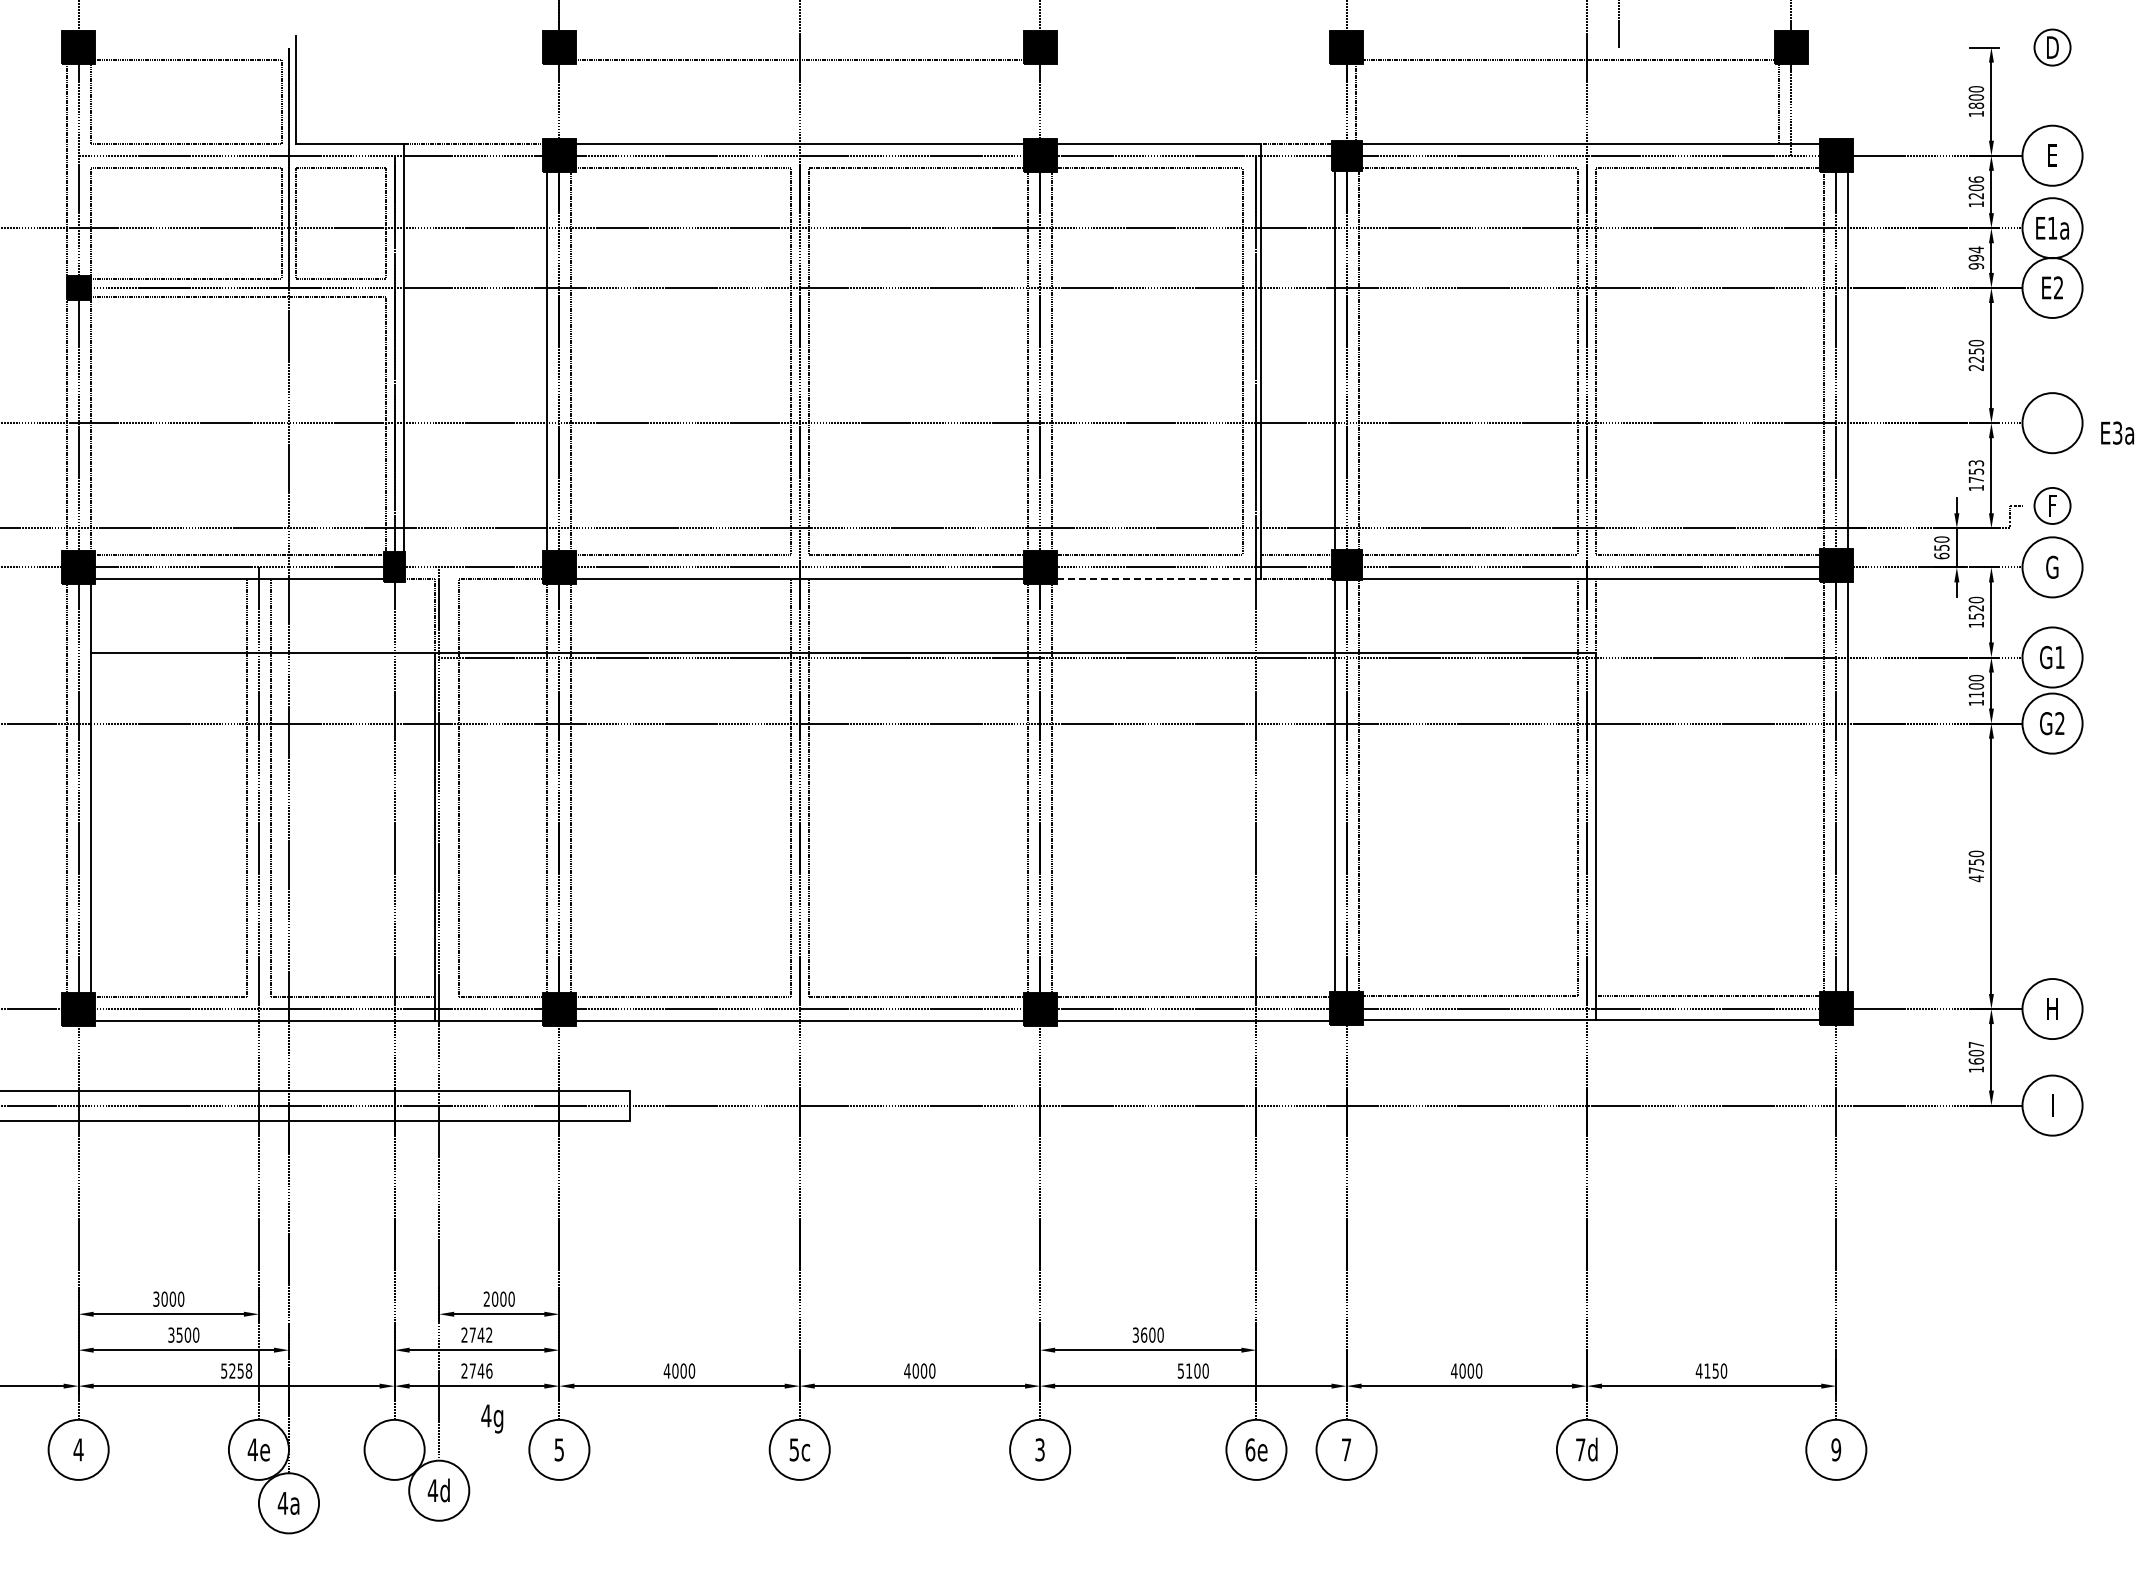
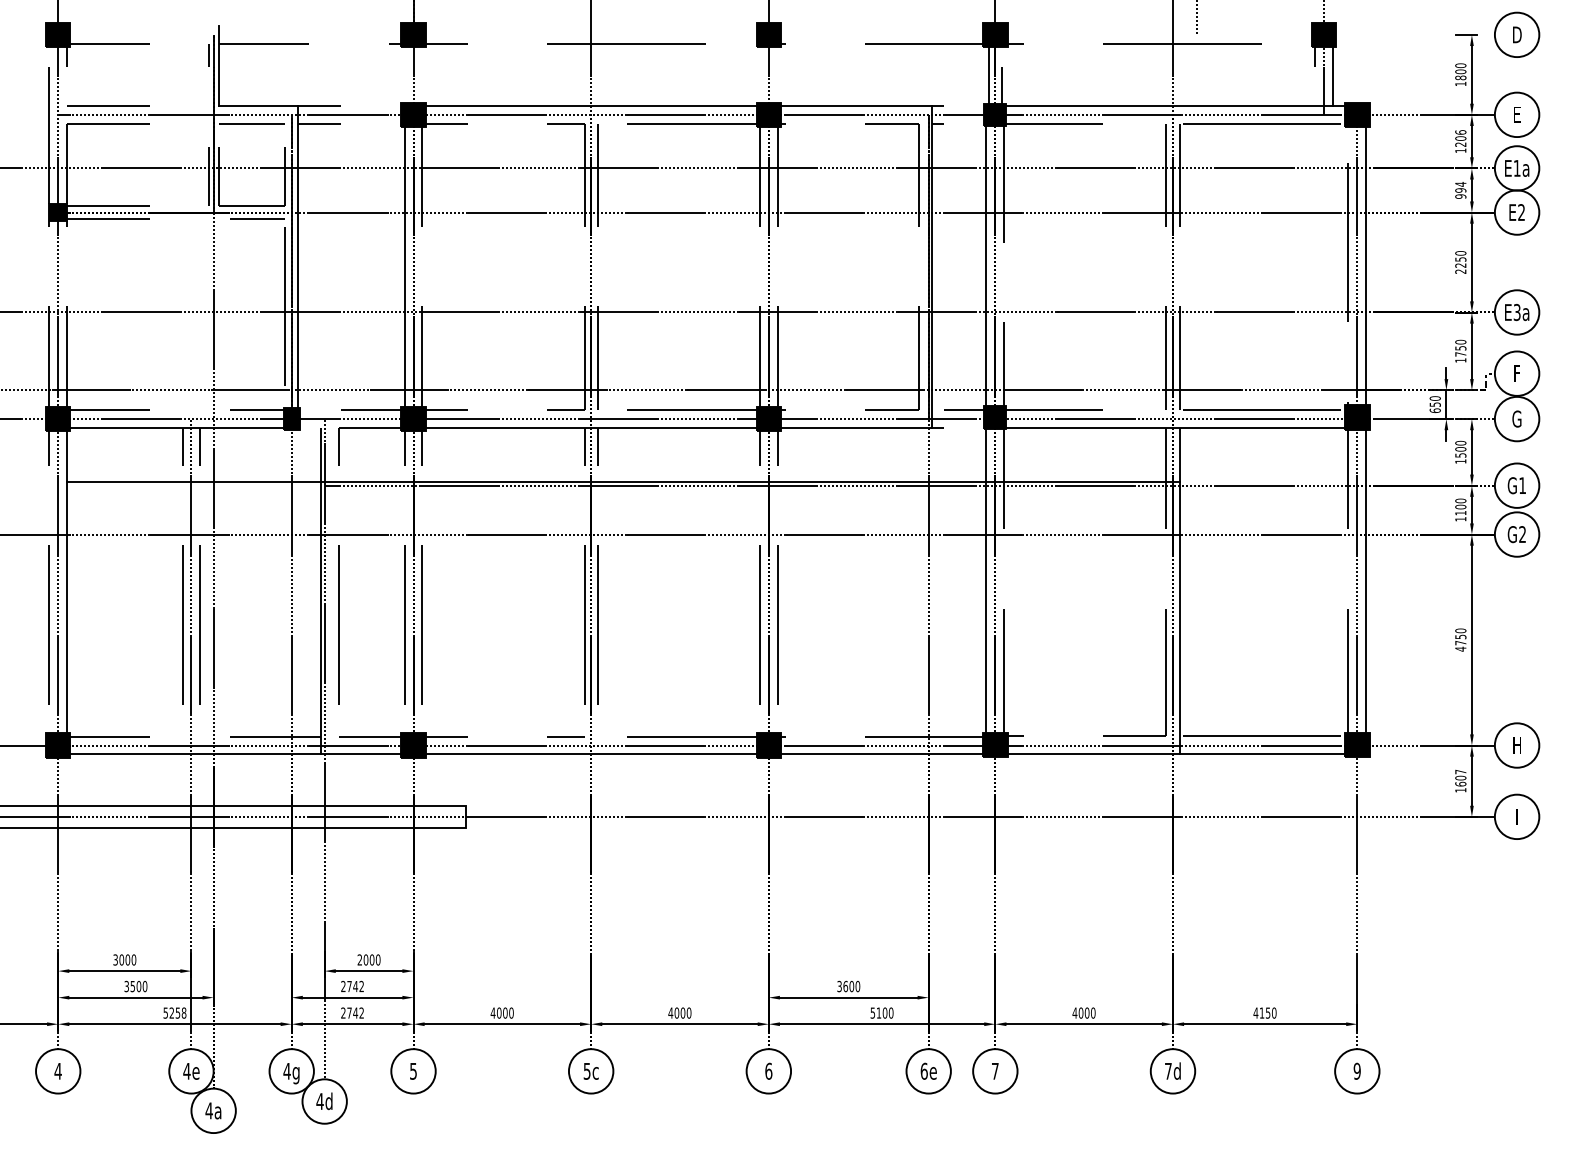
circle: (2052, 47) -> (1517, 34), size x1.67
line: (418, 59) -> (309, 43), added
line: (1193, 59) -> (882, 43), added
line: (1337, 102) -> (988, 75), added
line: (1803, 103) -> (1333, 76), added
line: (472, 167) -> (349, 123), added
line: (1295, 167) -> (957, 123), added
text: (2117, 432) -> (1517, 312), moved
text: (1976, 463) -> (1460, 342), 1753 -> 1750
circle: (2052, 505) -> (1517, 373), size x1.67
line: (473, 555) -> (350, 410), added
line: (1159, 579) -> (857, 428), dashed -> solid
text: (1976, 608) -> (1460, 449), 1520 -> 1500
text: (489, 1370) -> (361, 1012), 2746 -> 2742
text: (492, 1418) -> (291, 1073), moved
text: (1039, 1449) -> (768, 1071), 3 -> 6

